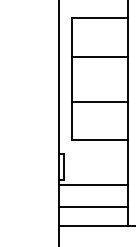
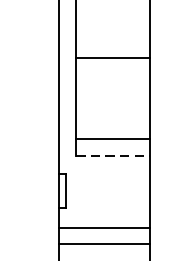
line: (99, 56) -> (112, 57), moved
line: (99, 101) -> (112, 138), moved
line: (99, 140) -> (112, 155), solid -> dashed
line: (93, 184) -> (104, 227), moved

